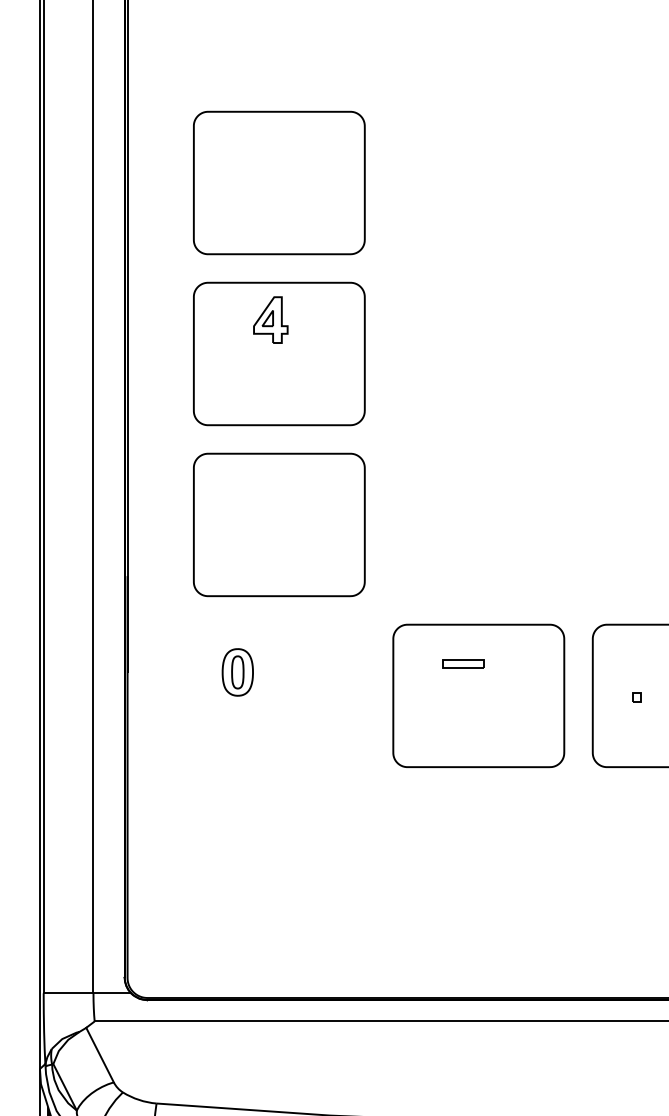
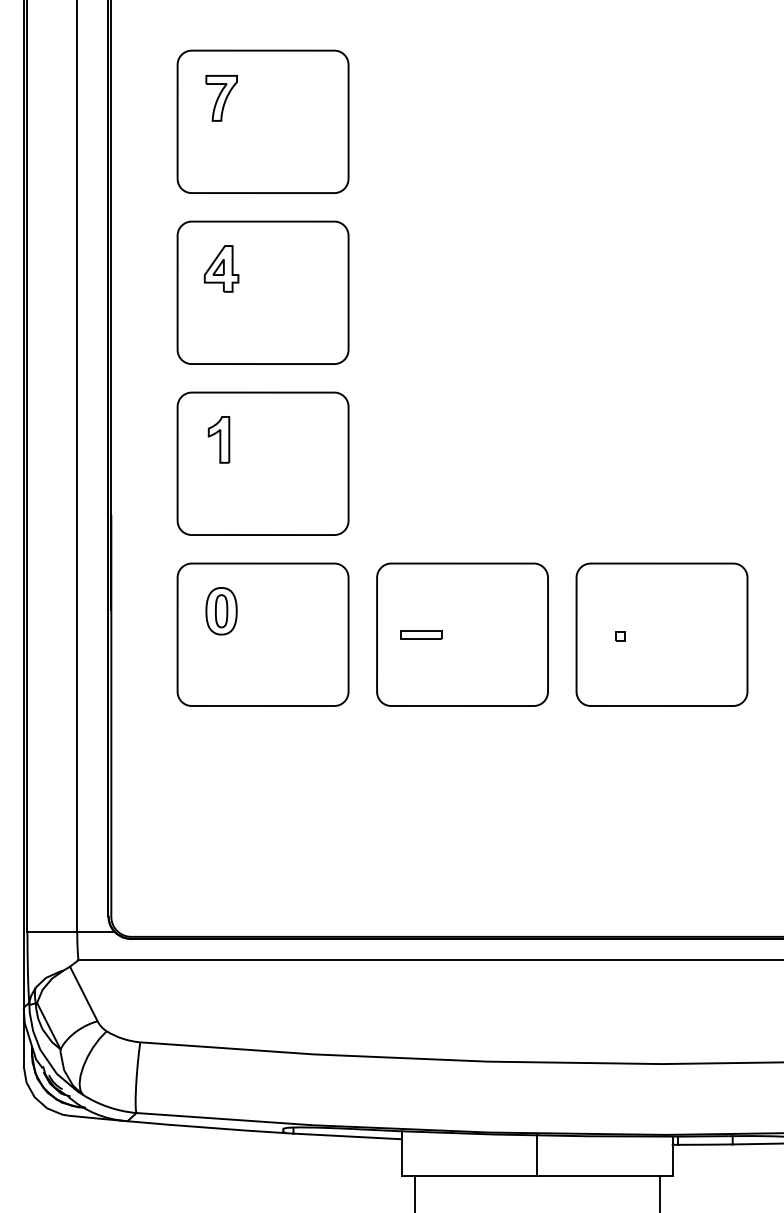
part: (237, 159) -> (221, 98), added
part: (270, 319) -> (221, 268), moved
part: (234, 500) -> (218, 439), added
part: (463, 663) -> (421, 634), moved
part: (278, 695) -> (262, 634), added

